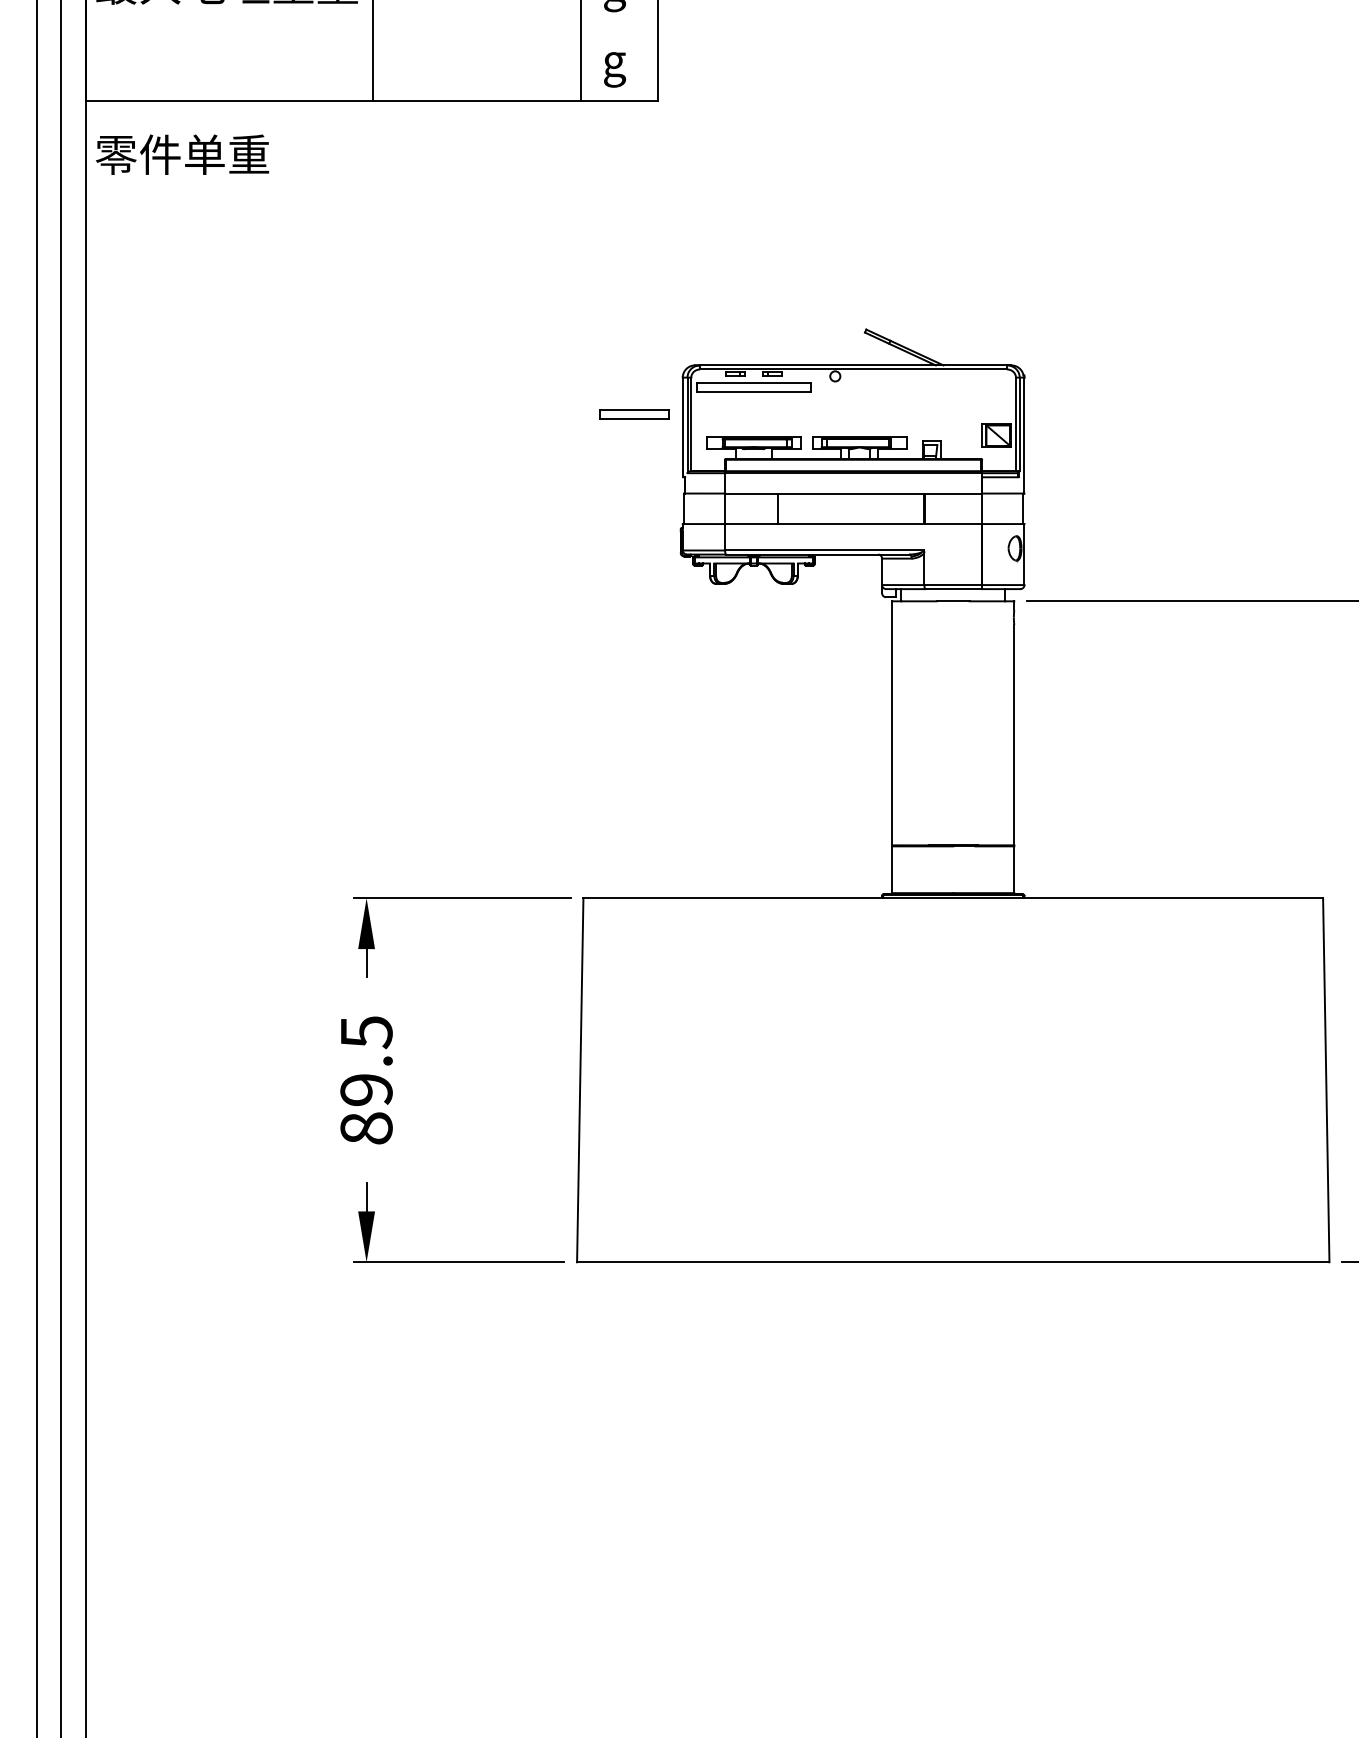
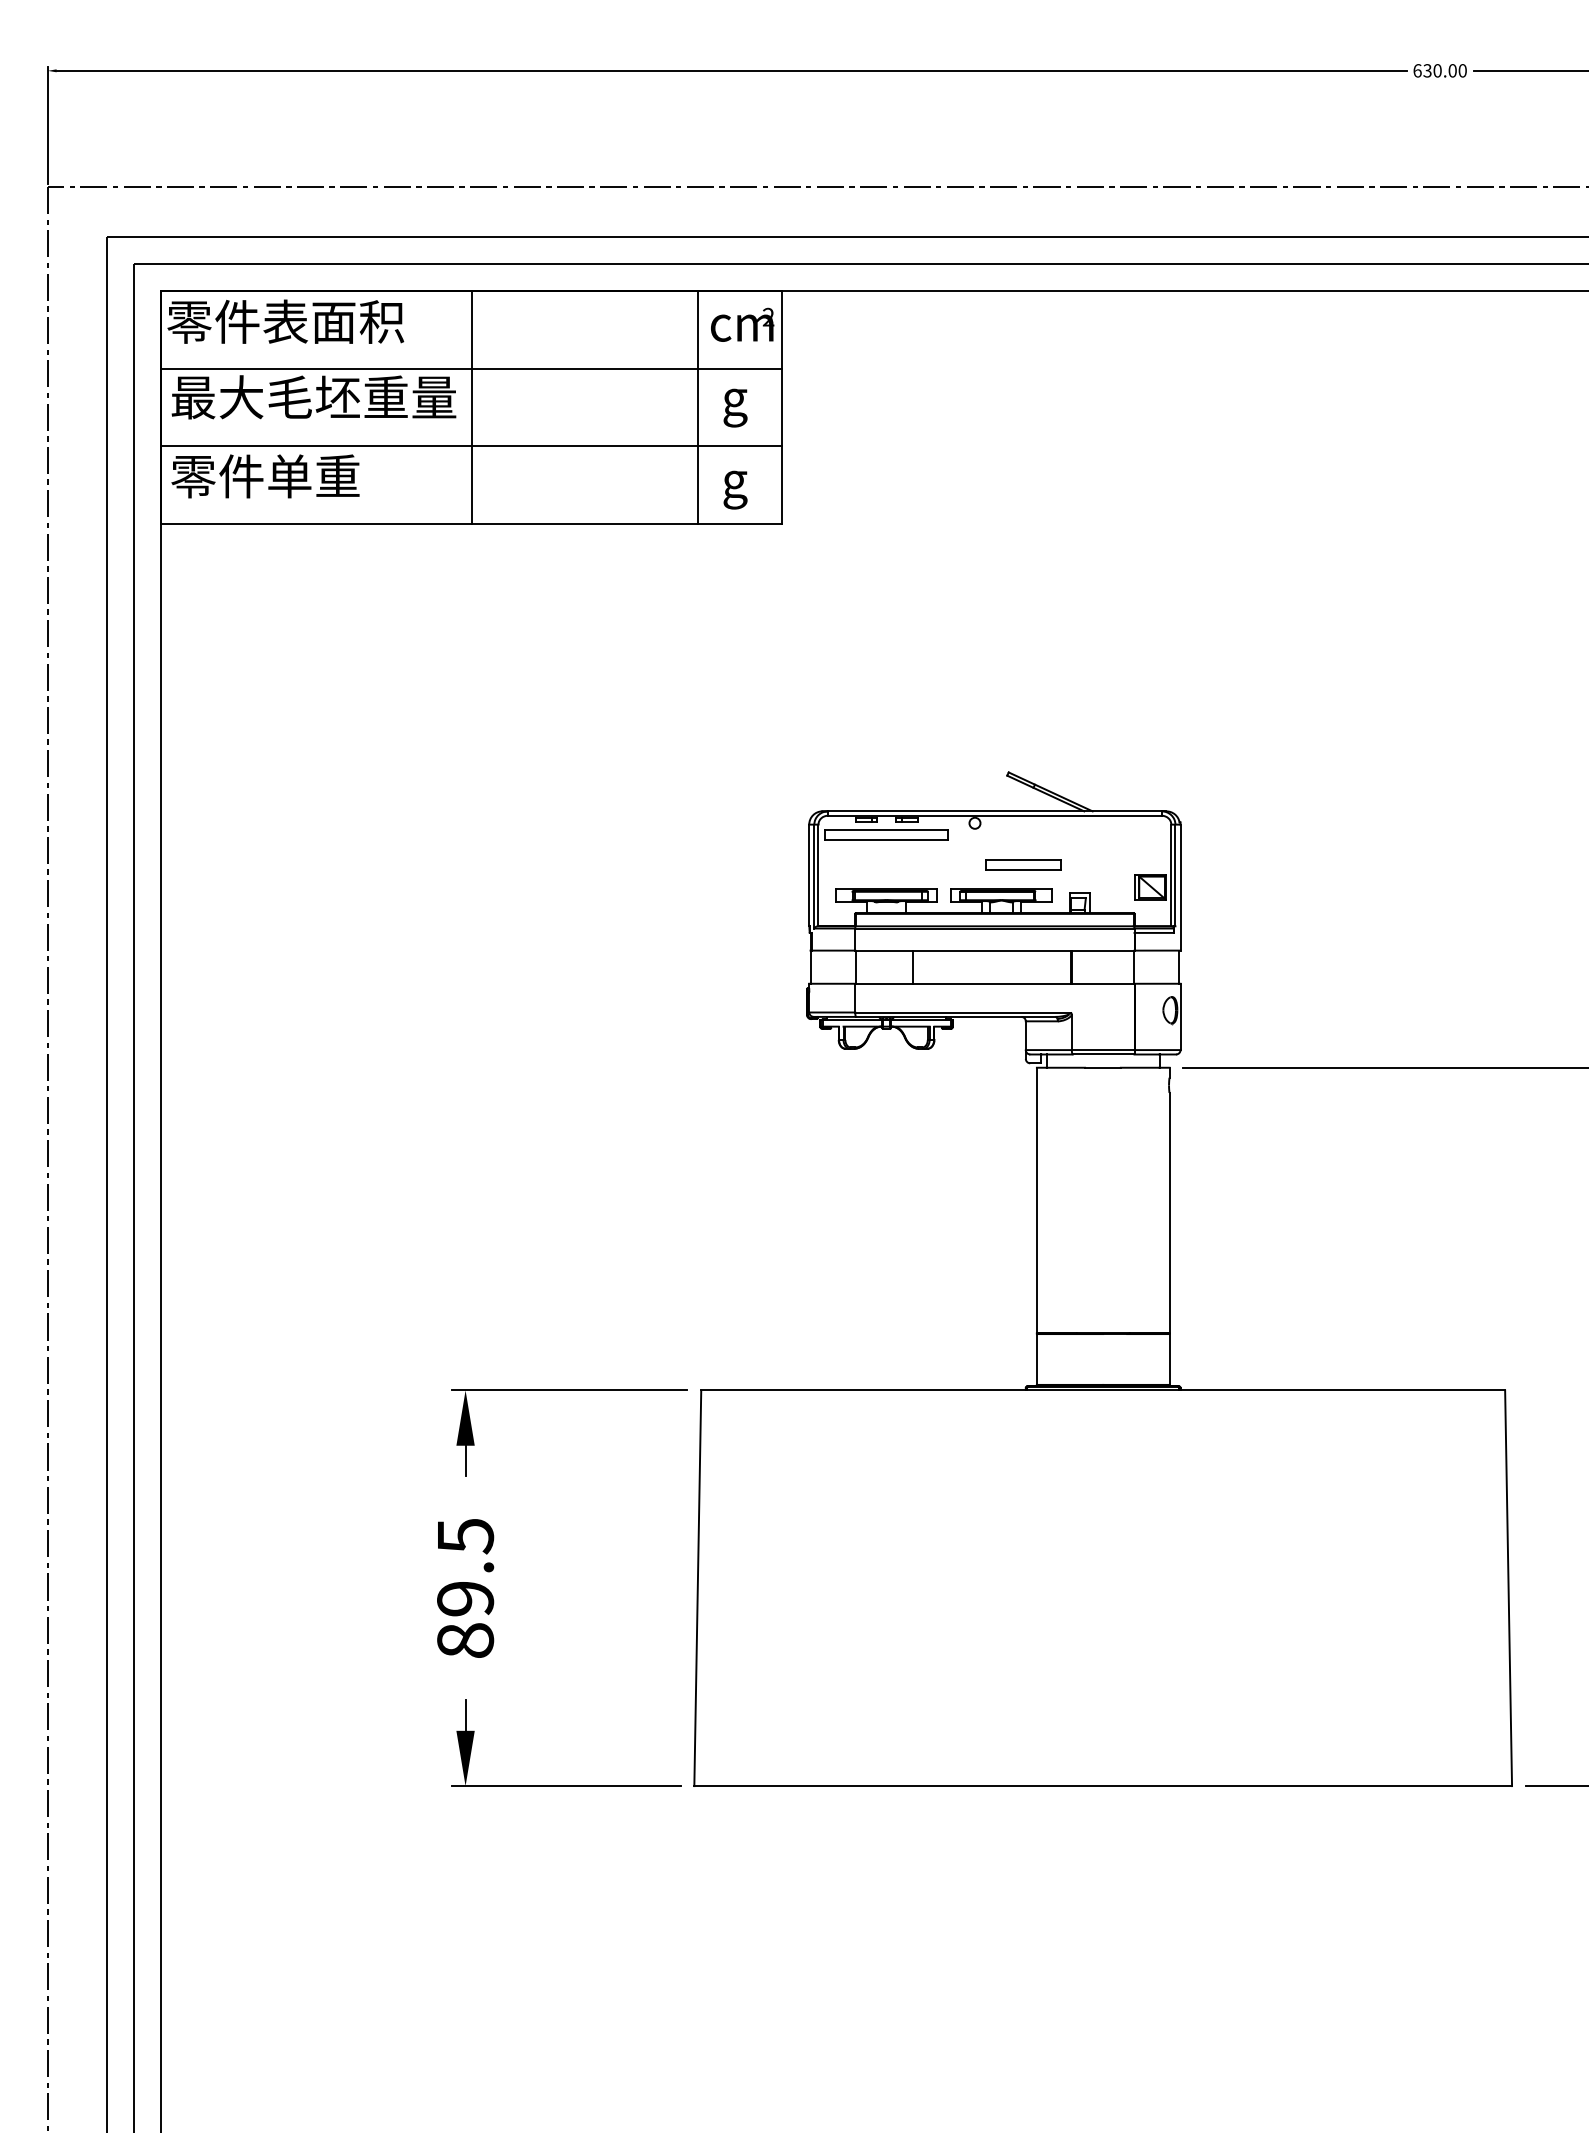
line: (372, 29) -> (471, 446), added
text: (182, 154) -> (265, 476), moved
part: (634, 414) -> (1023, 864), moved

